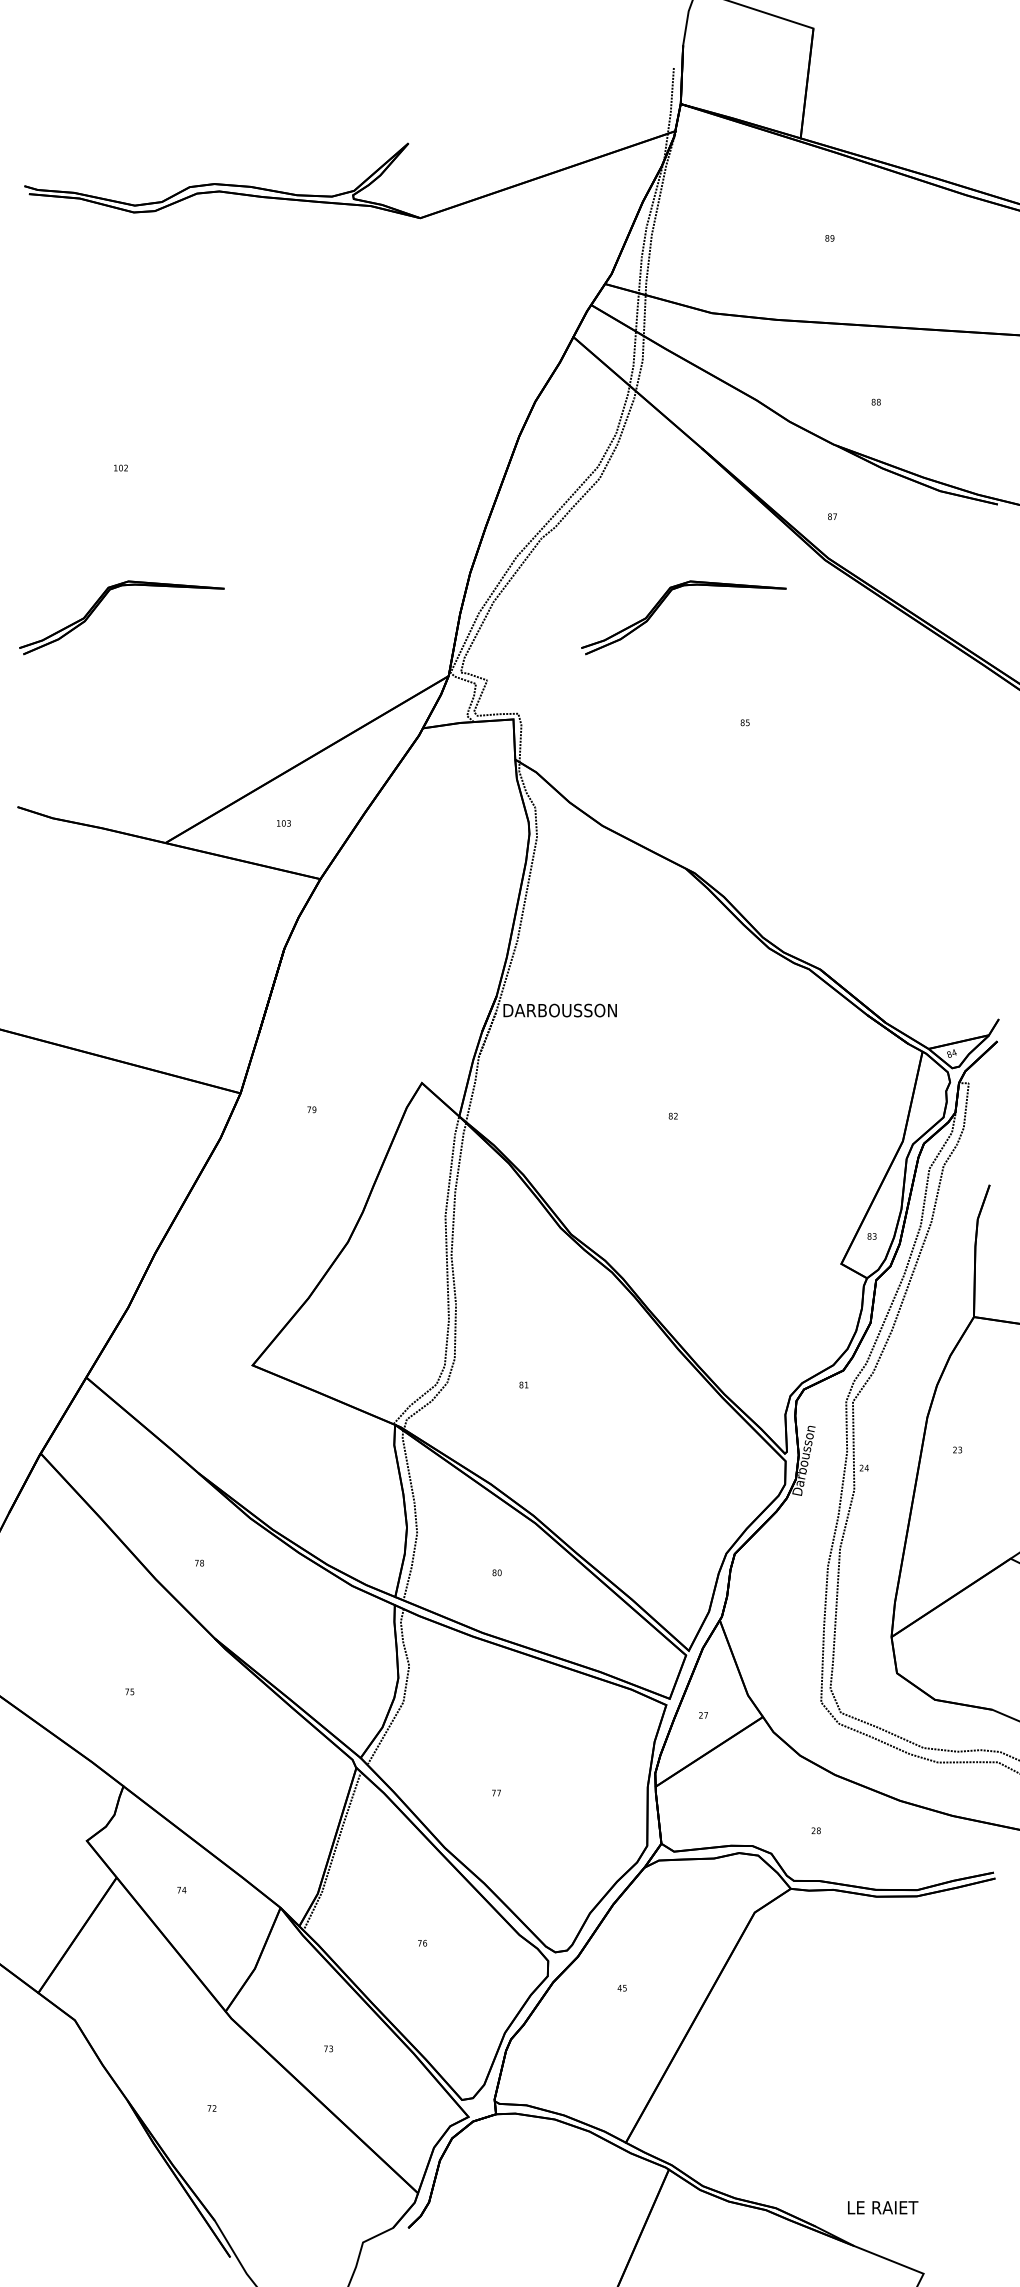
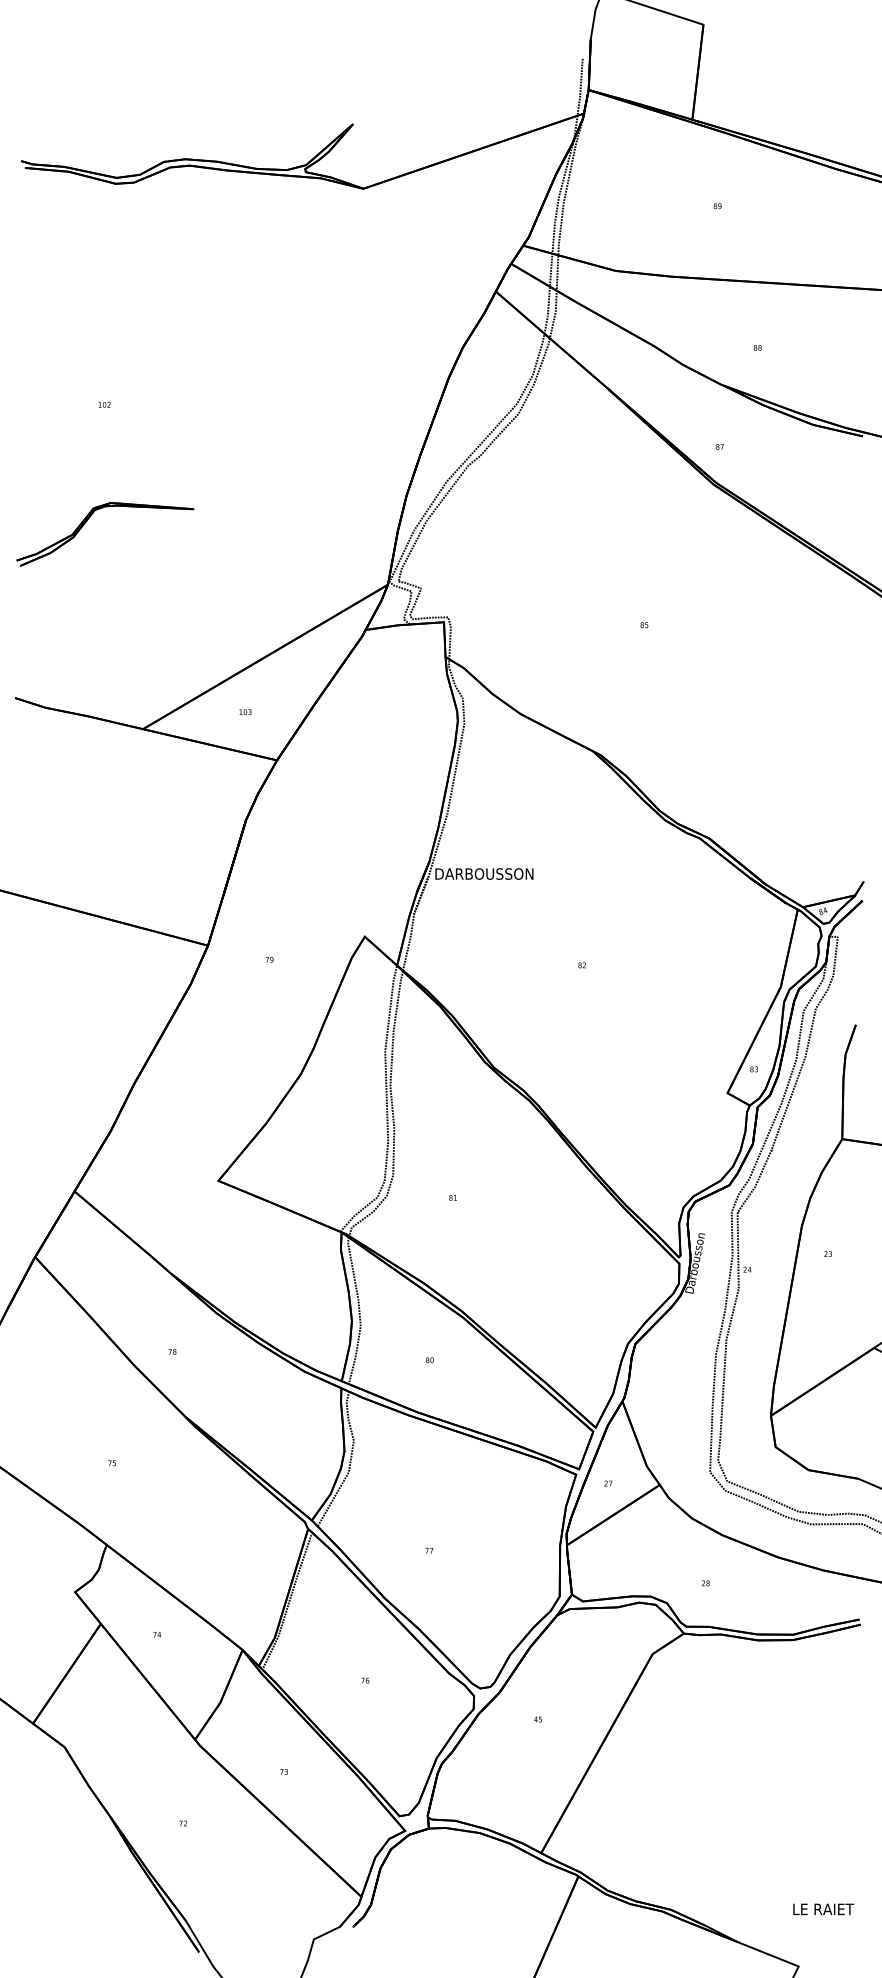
part: (663, 602) -> (573, 521), removed
text: (882, 2206) -> (823, 1908), moved

